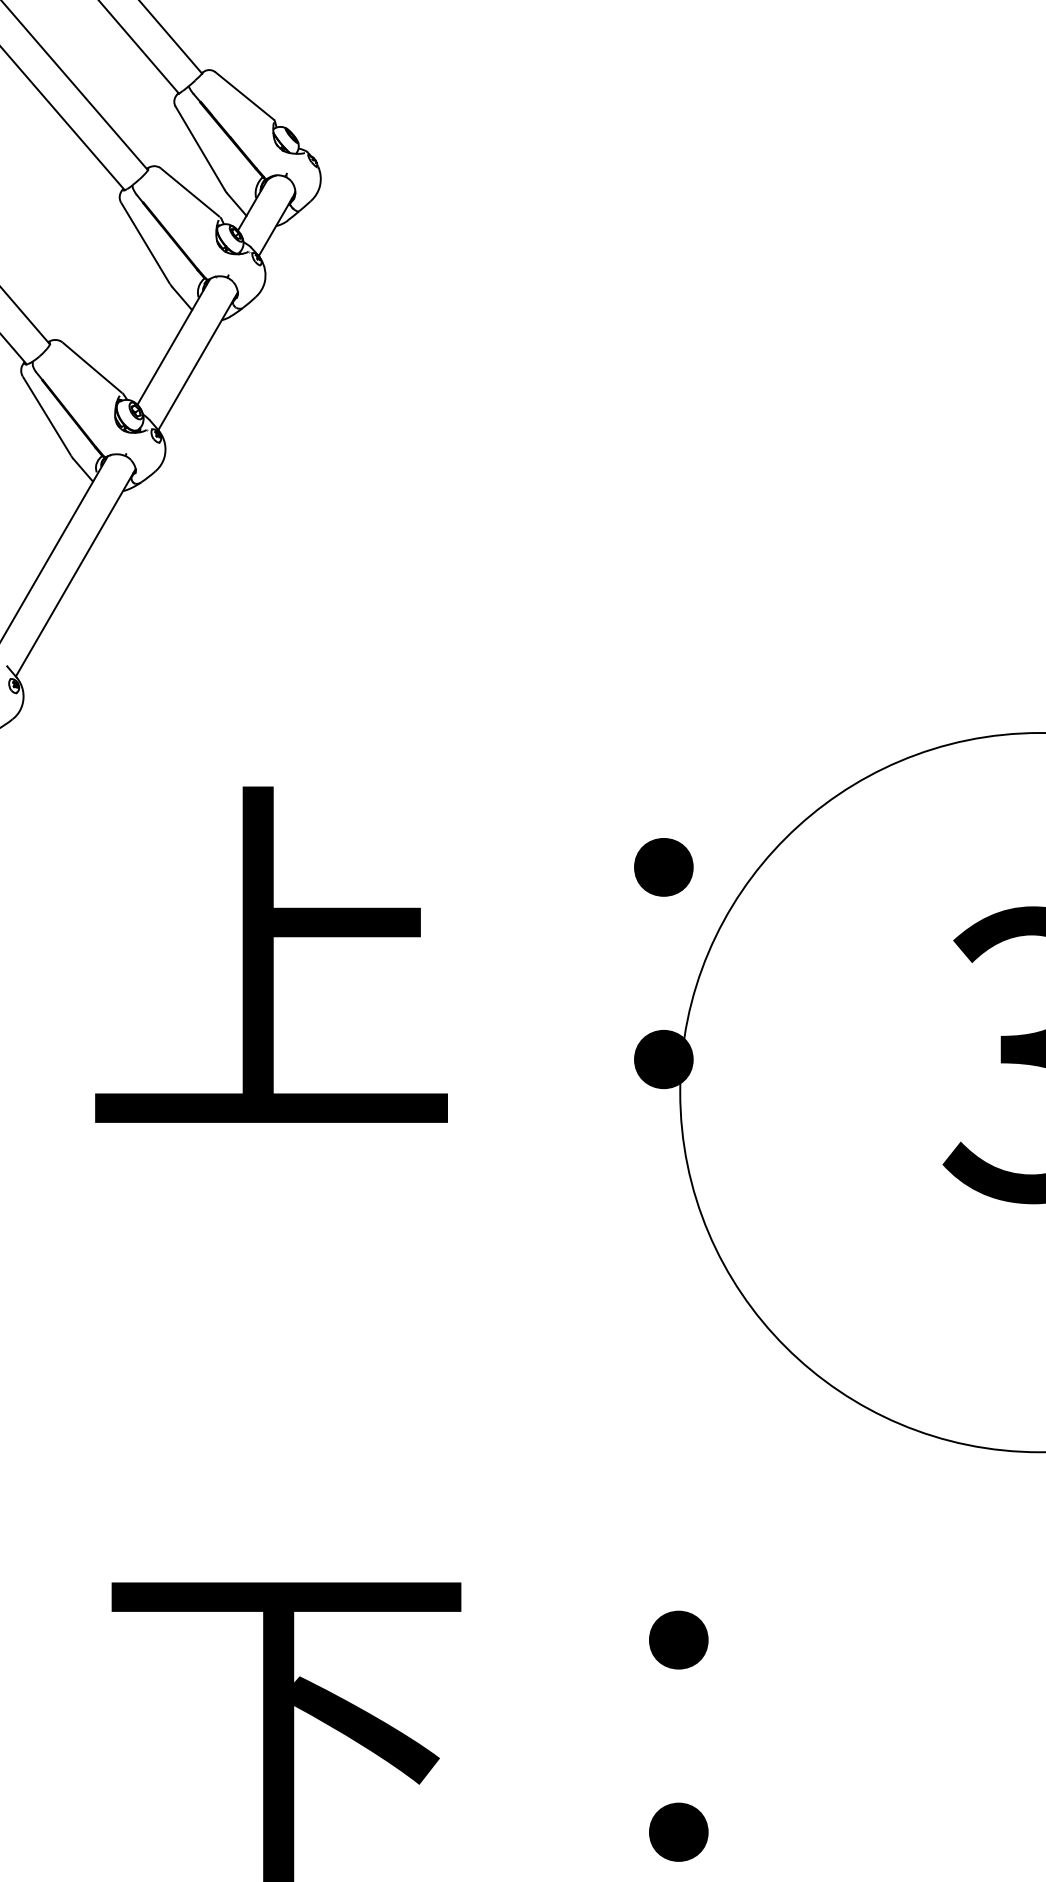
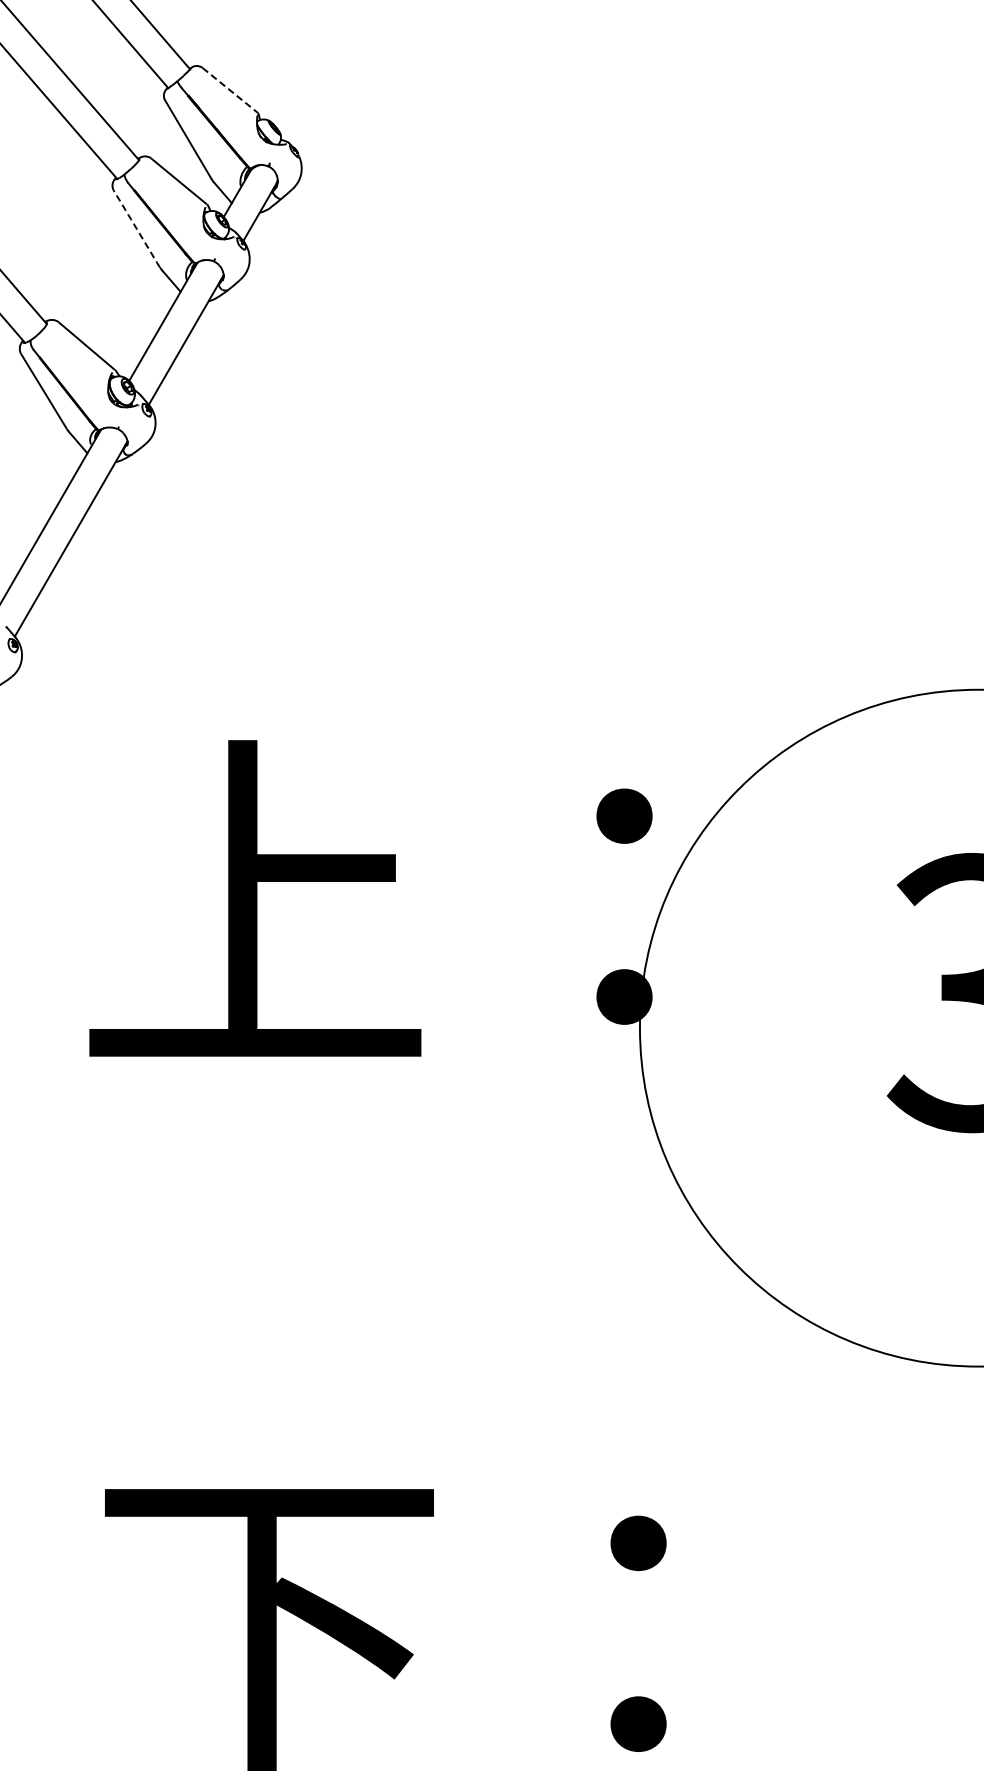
line: (245, 96) -> (230, 90), solid -> dashed
line: (145, 243) -> (136, 229), solid -> dashed

